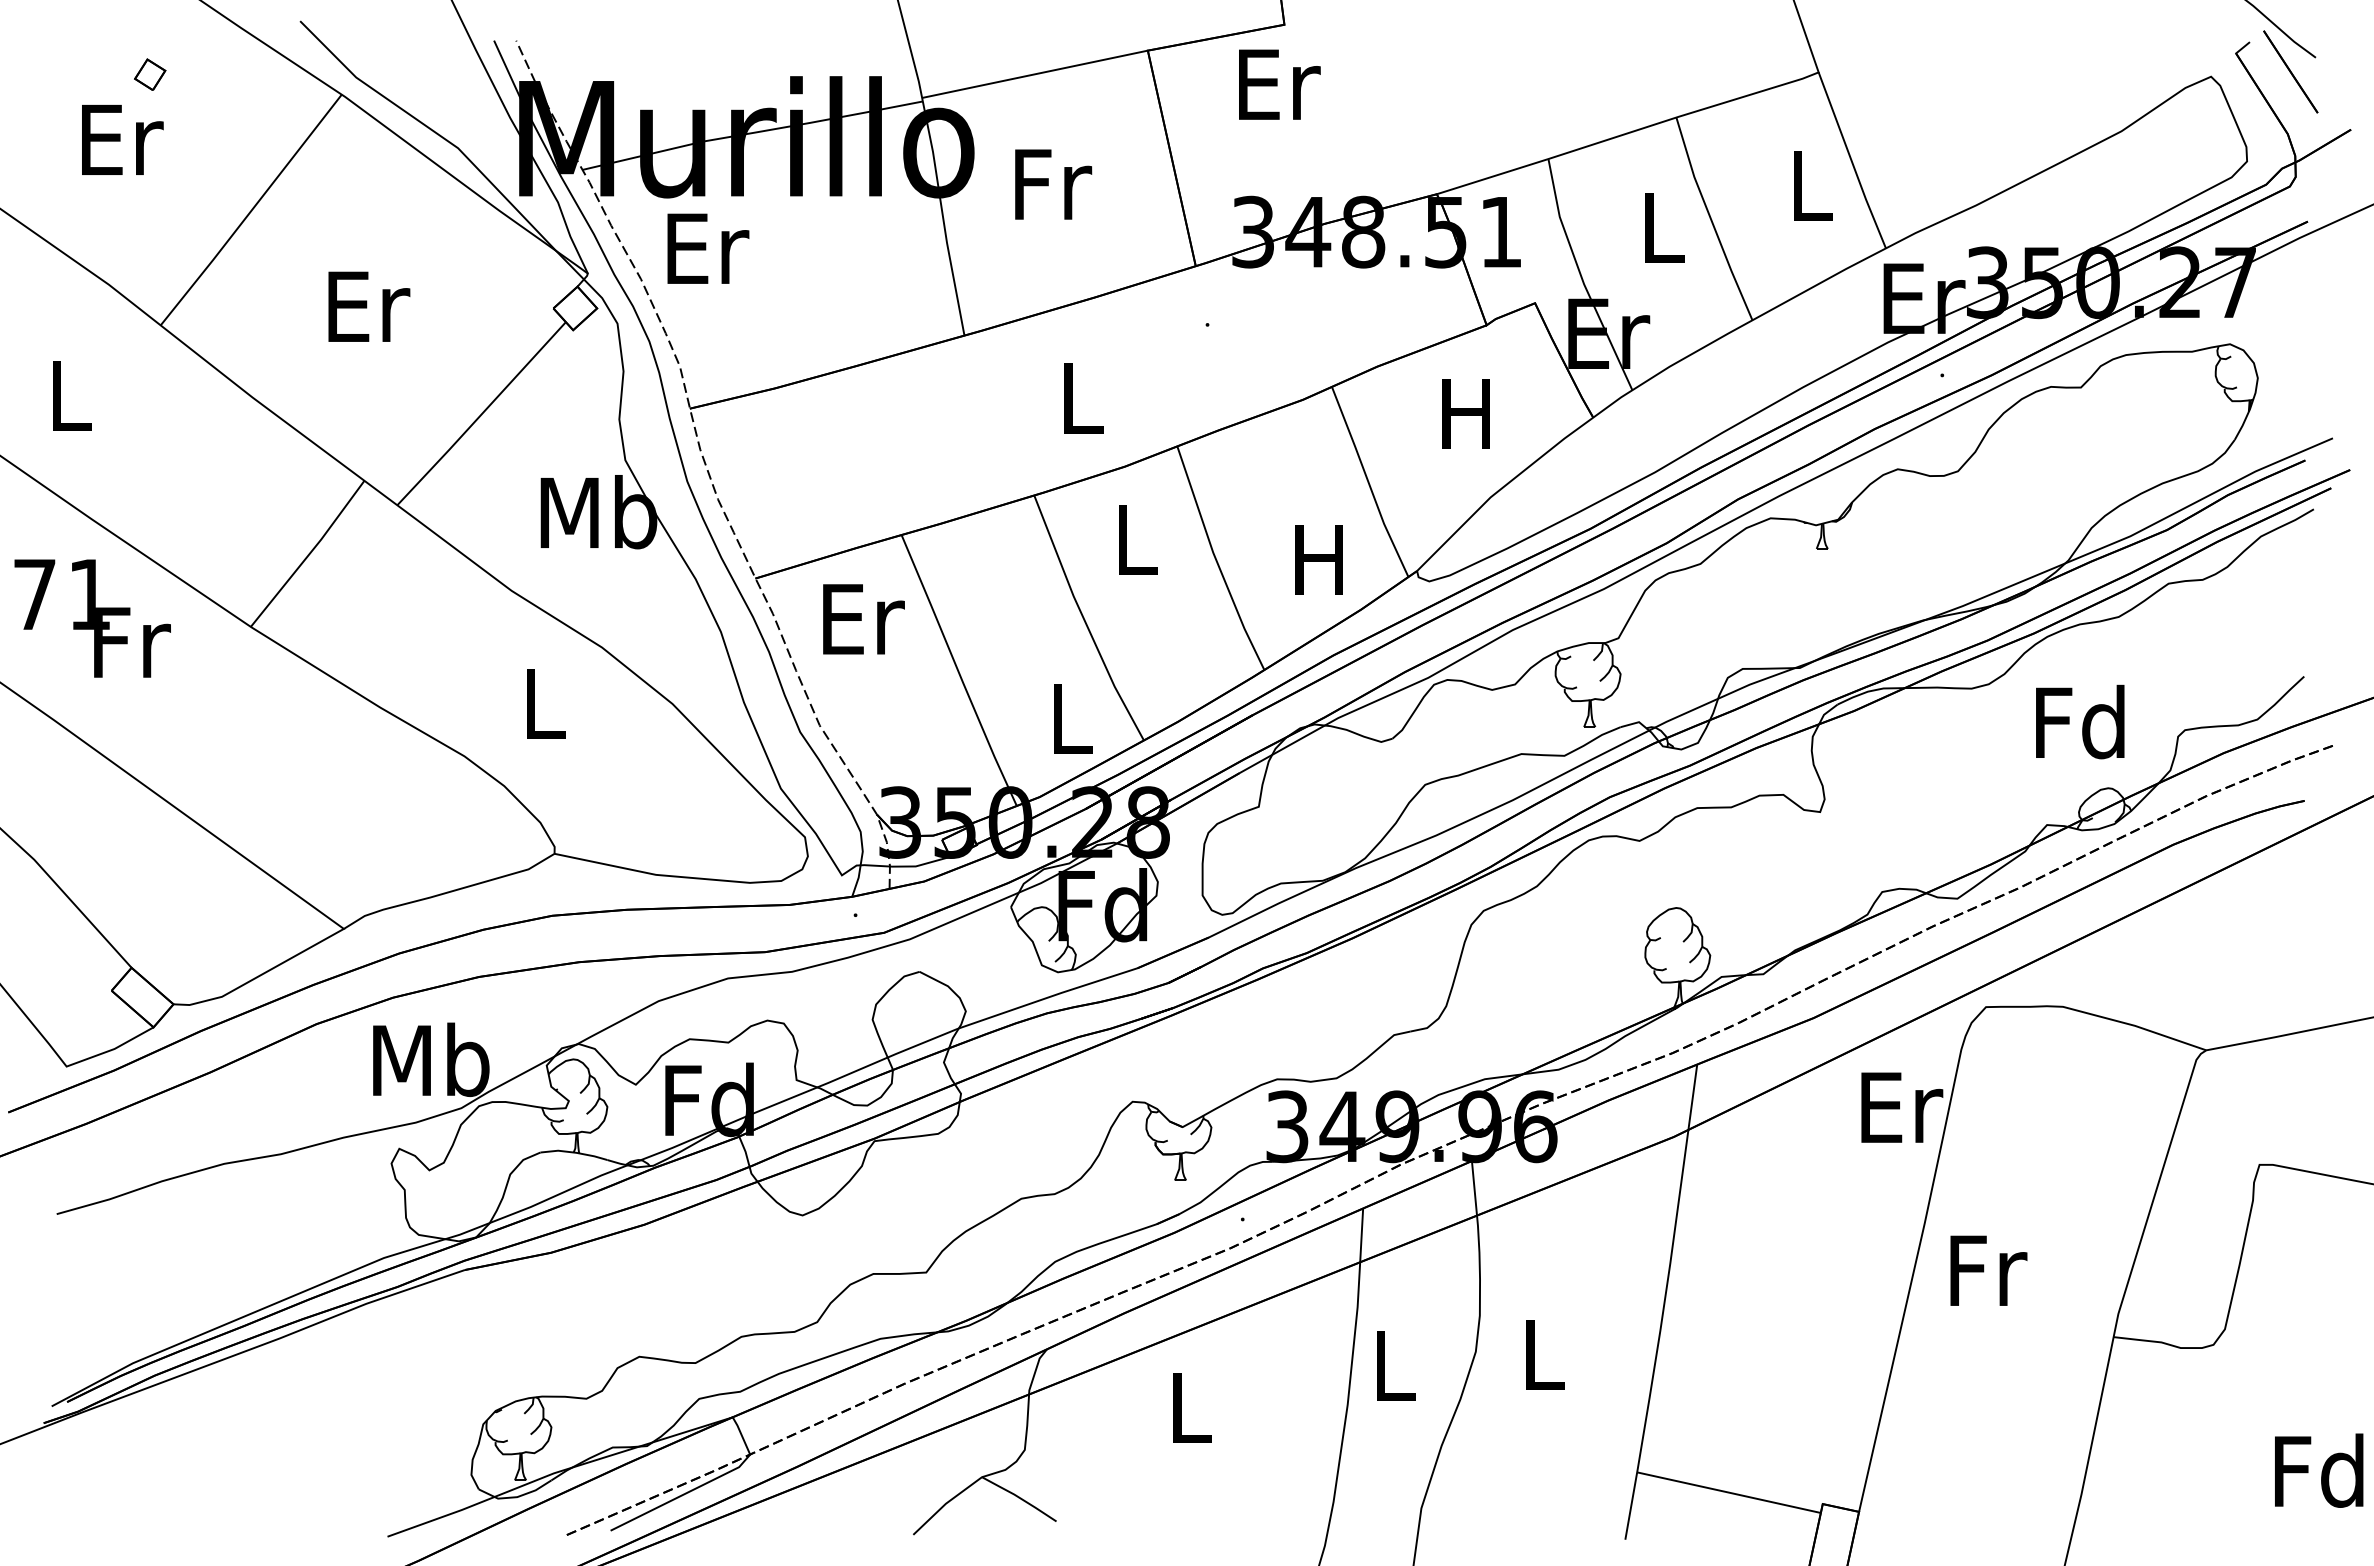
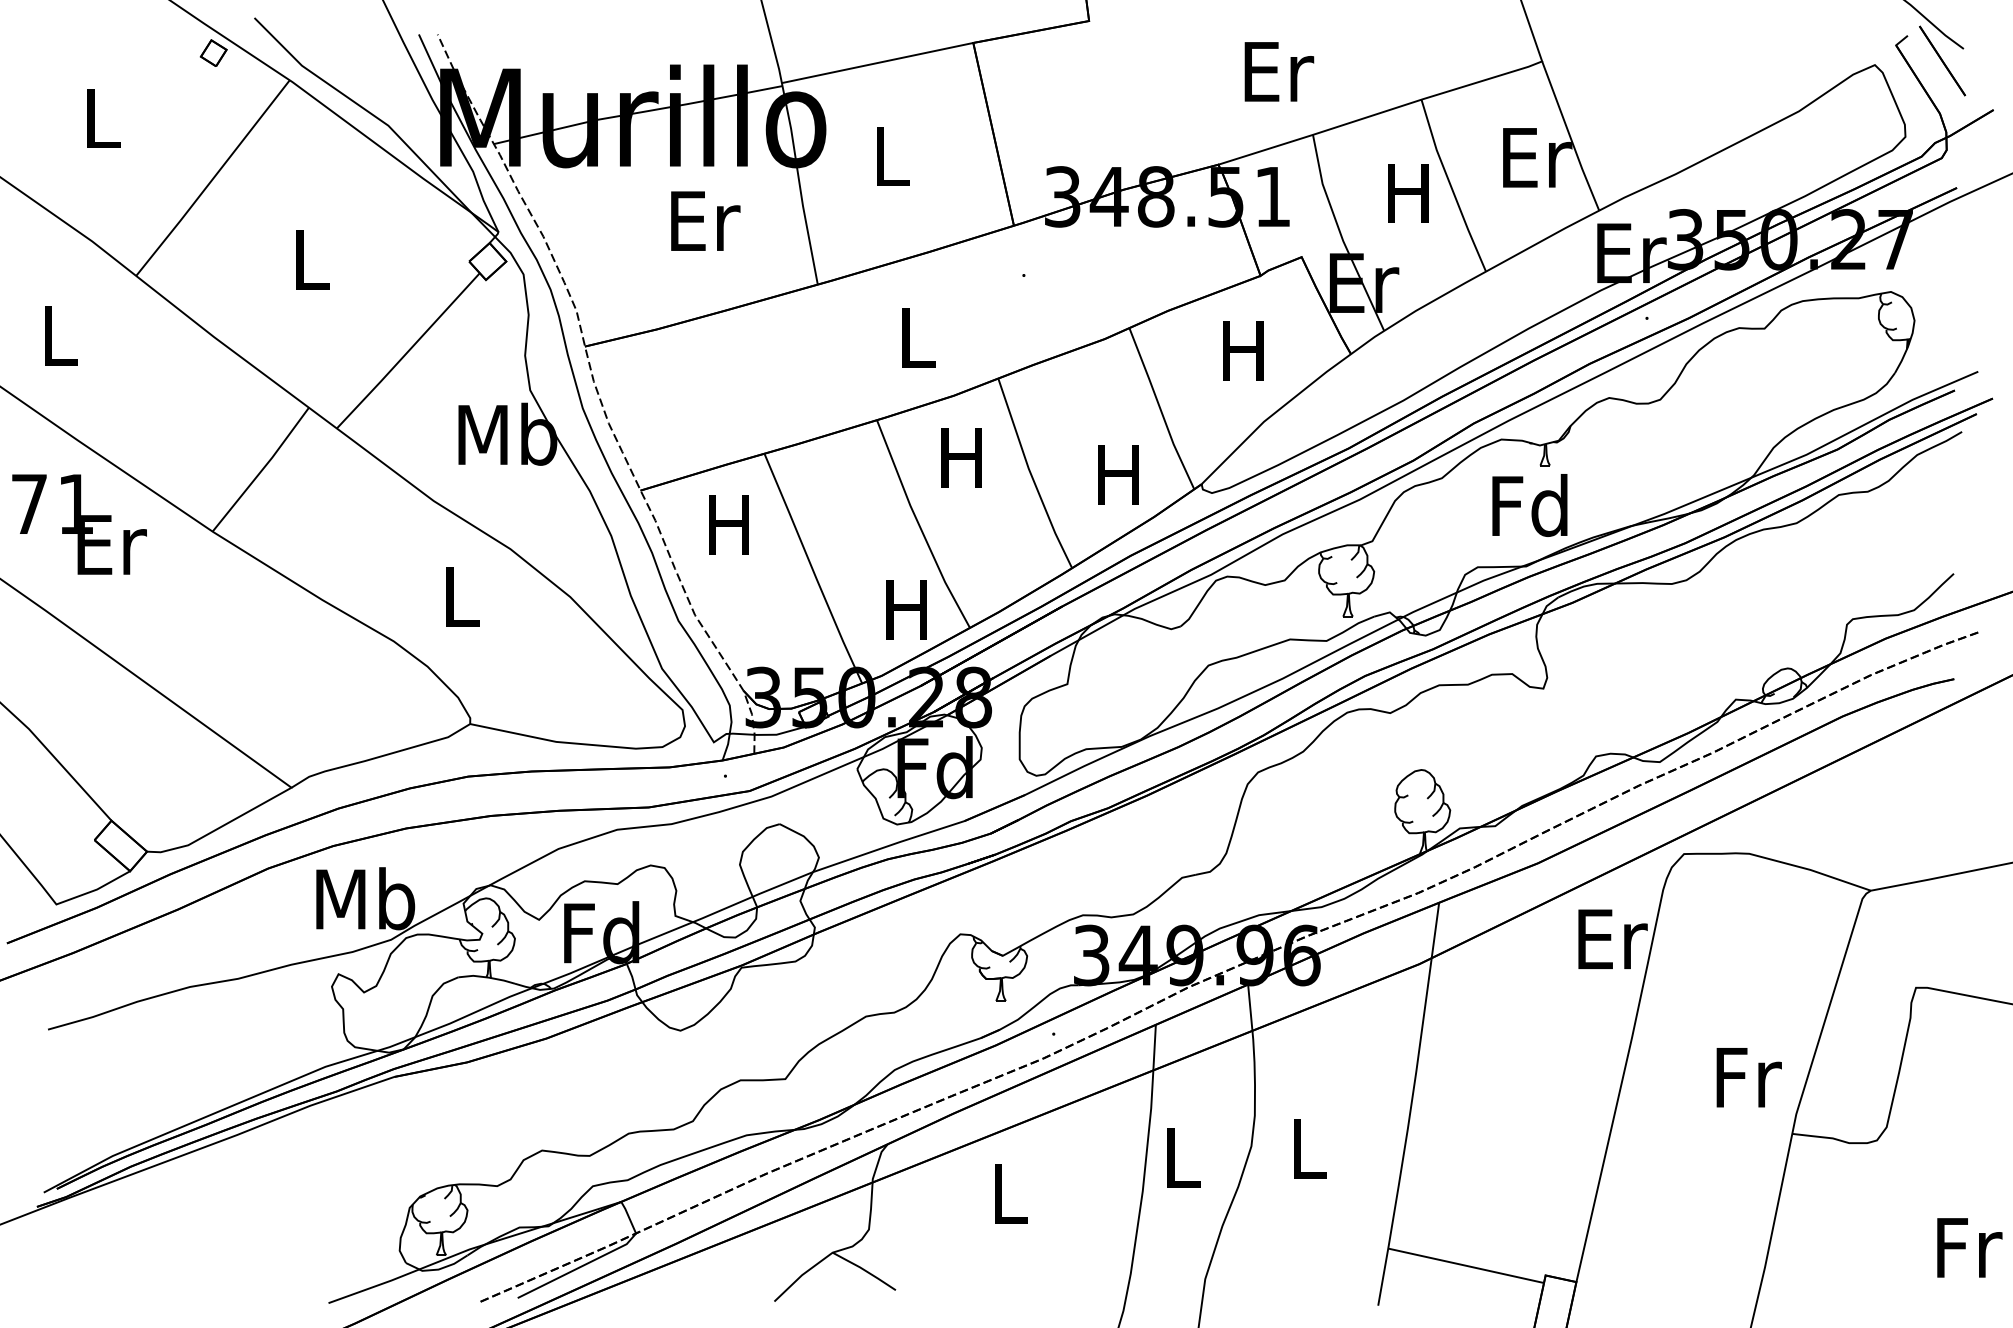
part: (150, 74) -> (214, 53), moved
text: (1279, 84) -> (1279, 71), moved
text: (122, 139) -> (103, 118), Er -> L
text: (1053, 184) -> (893, 156), Fr -> L
text: (1813, 186) -> (1537, 158), L -> Er
text: (1660, 227) -> (1408, 192), L -> H
text: (708, 248) -> (705, 220), moved
text: (369, 306) -> (313, 259), Er -> L
text: (1133, 539) -> (961, 457), L -> H
text: (863, 619) -> (732, 525), Er -> H
text: (132, 642) -> (112, 544), Fr -> Er
text: (1069, 718) -> (906, 609), L -> H
text: (2080, 721) -> (1530, 504), moved
text: (1988, 1270) -> (1748, 1077), moved
text: (2319, 1470) -> (1966, 1247), Fd -> Fr

